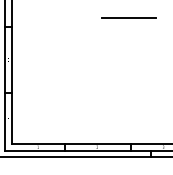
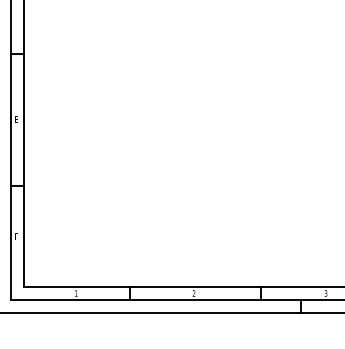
line: (128, 17) -> (256, 35), removed

